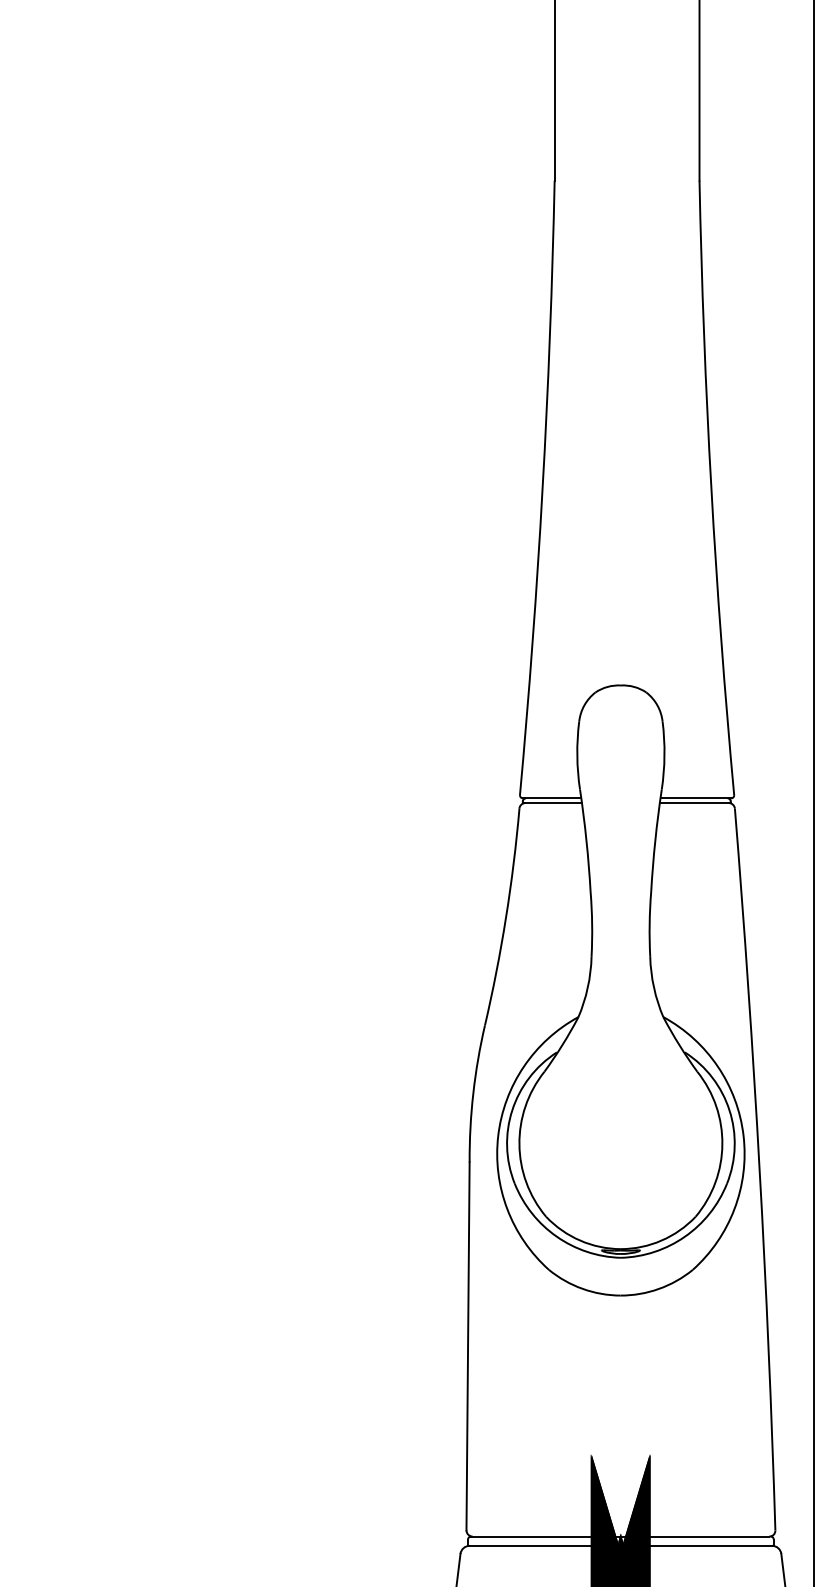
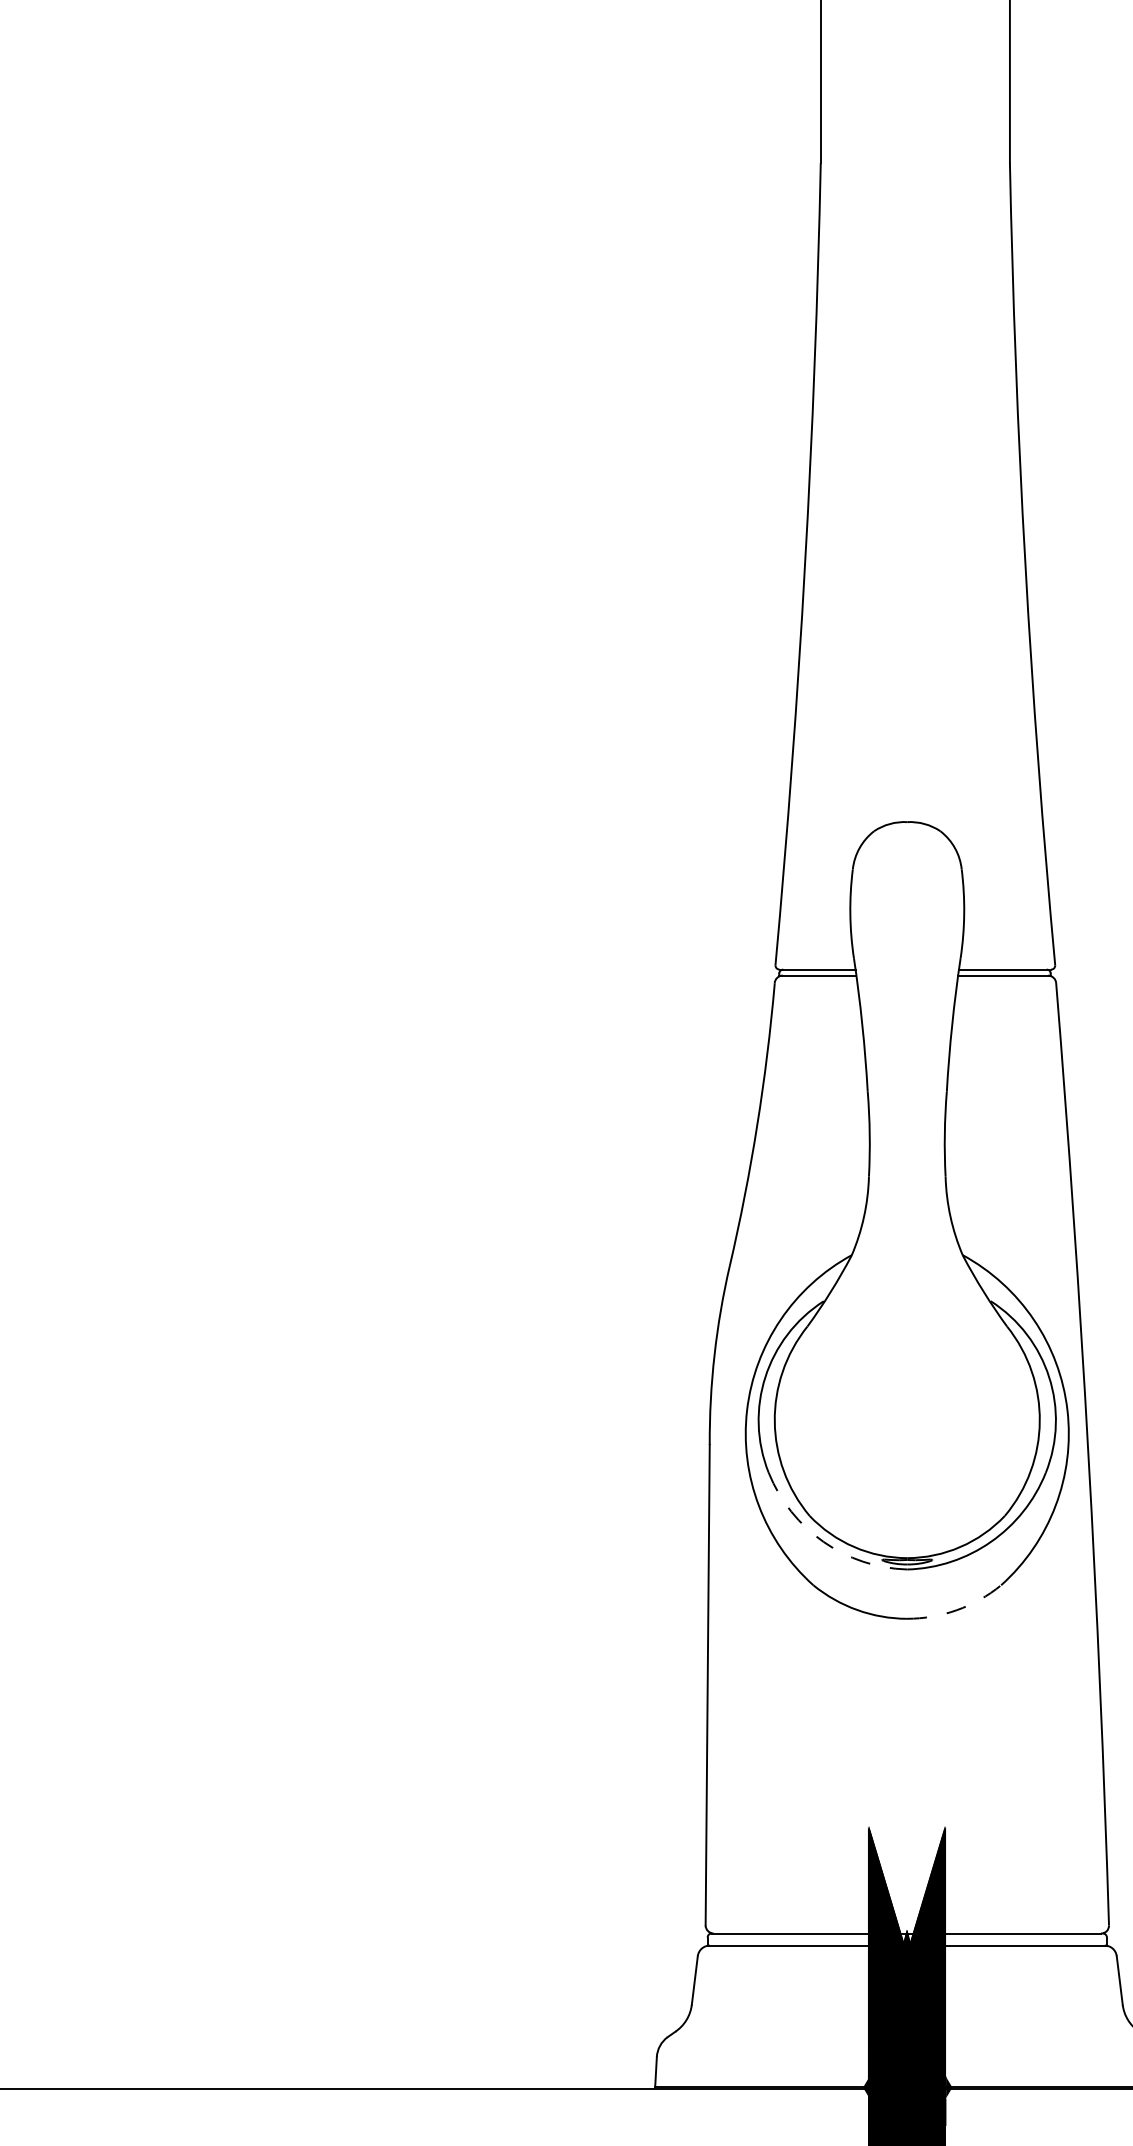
arc: (556, 1236) -> (823, 1541), solid -> dashed
arc: (658, 1289) -> (956, 1610), solid -> dashed

